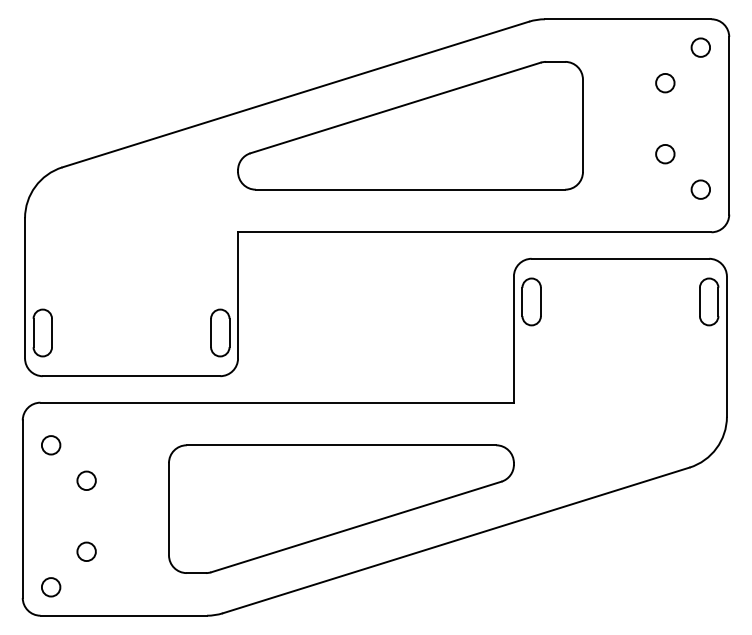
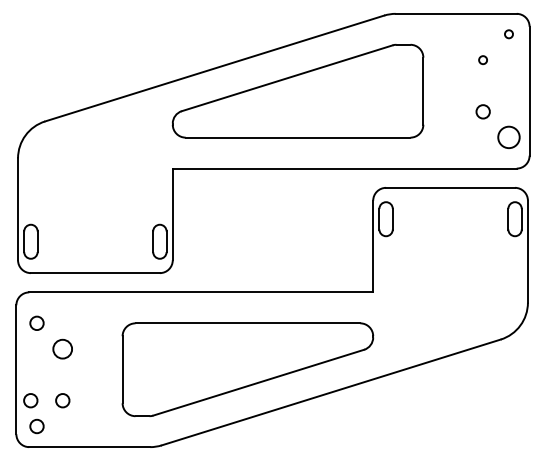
circle: (700, 46) -> (508, 33), size x0.6
circle: (664, 82) -> (482, 59), size x0.6
circle: (700, 189) -> (508, 137), size x1.6
circle: (86, 479) -> (62, 348), size x1.4
circle: (42, 551) -> (30, 400), added

